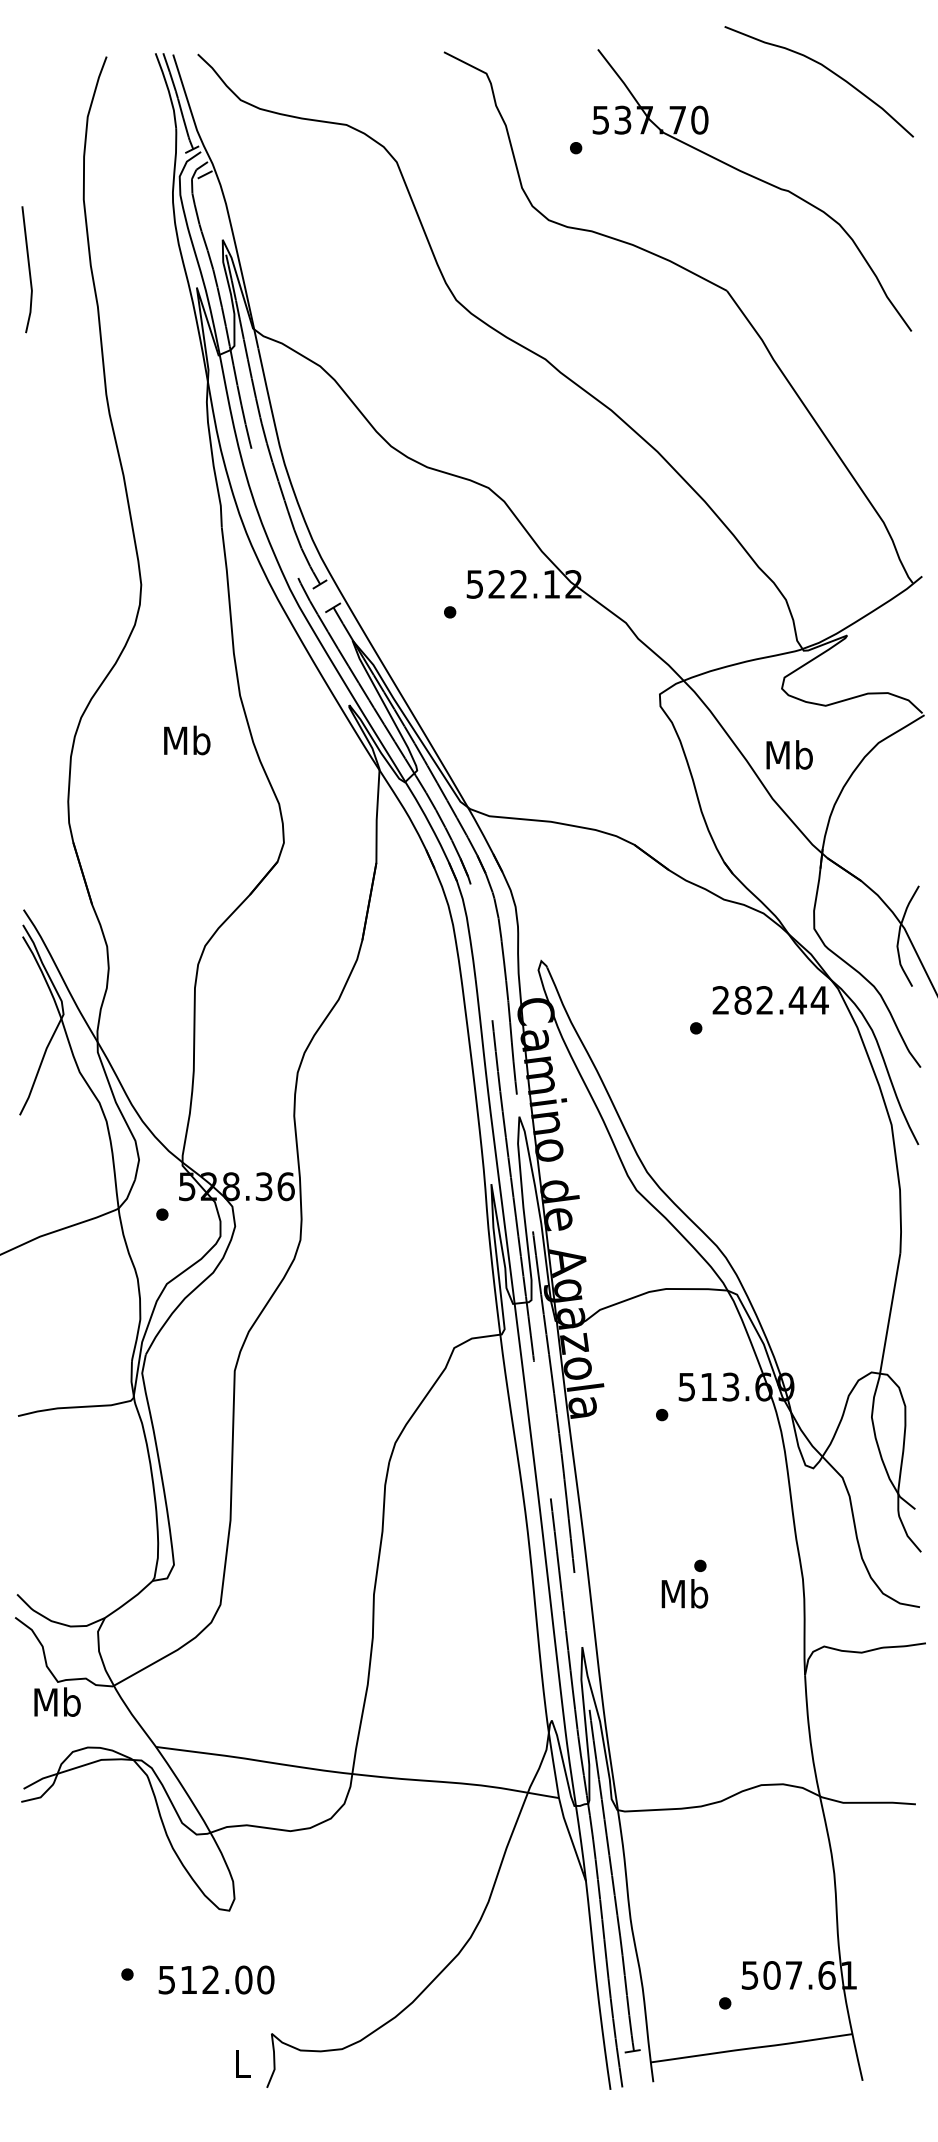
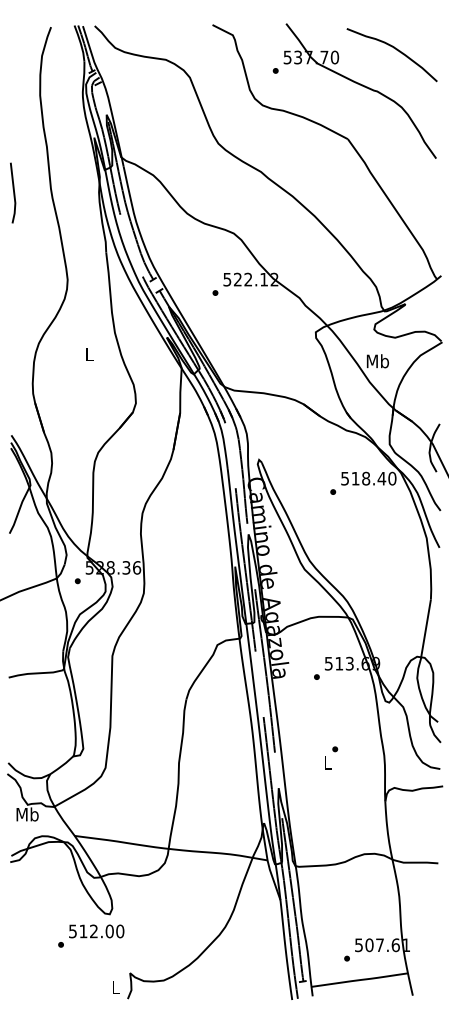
curve: (828, 72) -> (396, 50), moved
line: (28, 268) -> (13, 192), moved
text: (186, 740) -> (89, 354), Mb -> L
text: (769, 999) -> (368, 478), 282.44 -> 518.40
text: (684, 1593) -> (327, 762), Mb -> L
text: (216, 1980) -> (96, 931), moved

